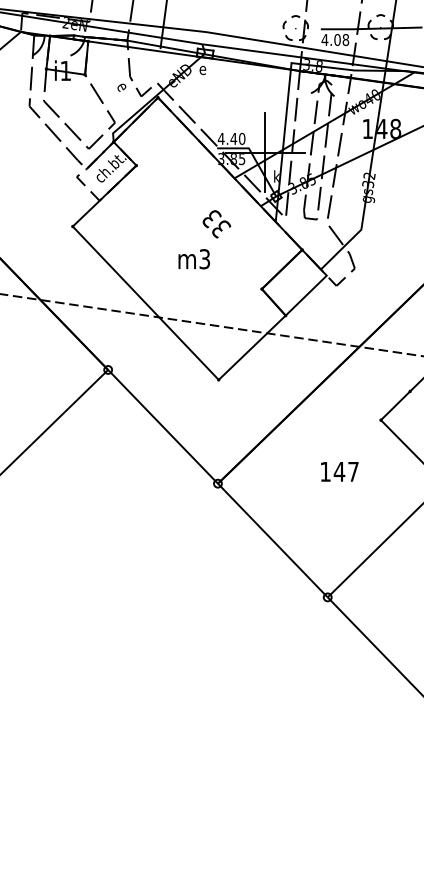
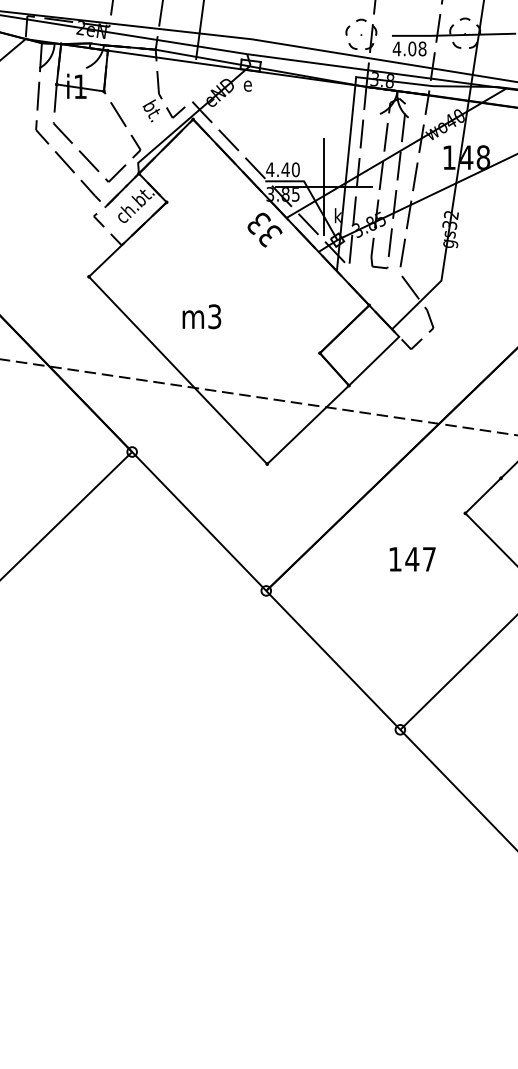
text: (123, 90) -> (150, 110), e -> bt.
text: (216, 224) -> (264, 230), moved
text: (193, 259) -> (200, 317), moved
text: (339, 471) -> (412, 558), moved

